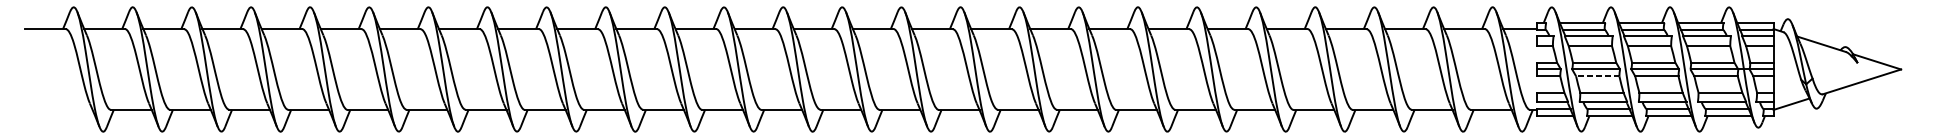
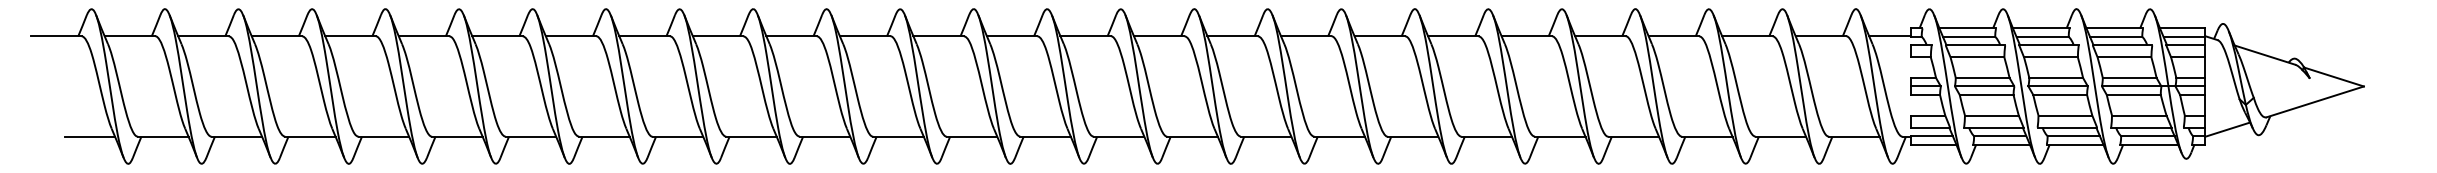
line: (1597, 75) -> (1986, 94), dashed -> solid
line: (72, 109) -> (89, 136), added

